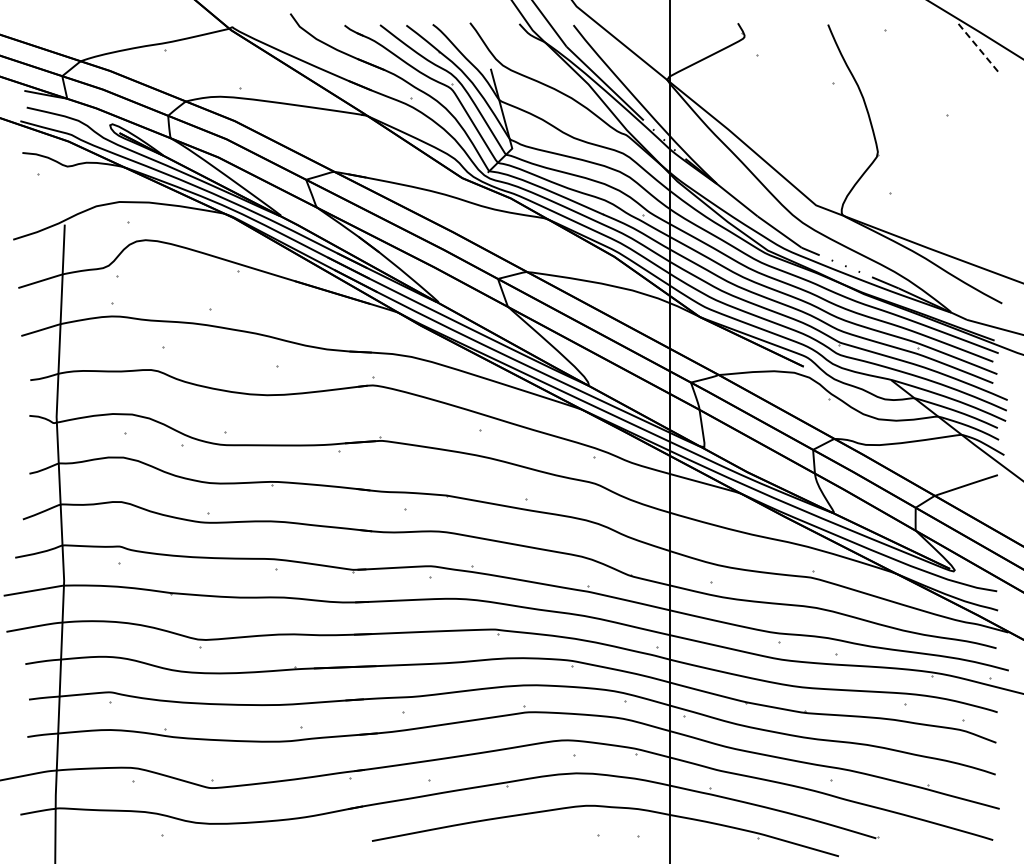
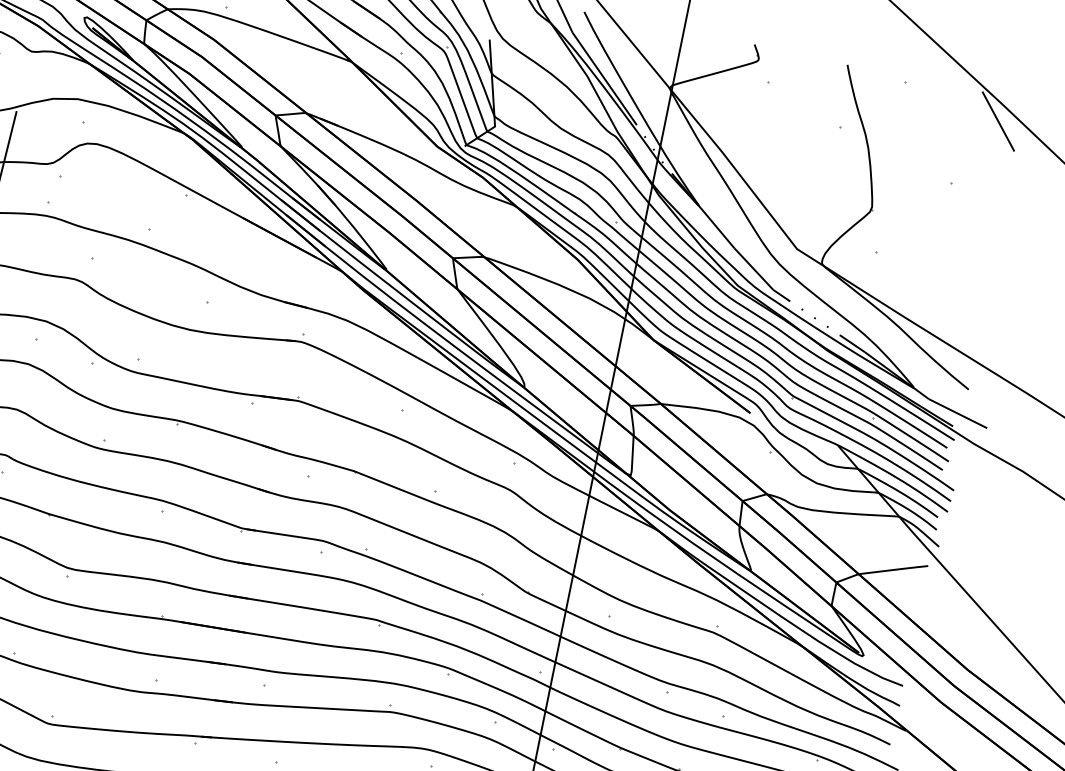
line: (979, 49) -> (998, 122), dashed -> solid

